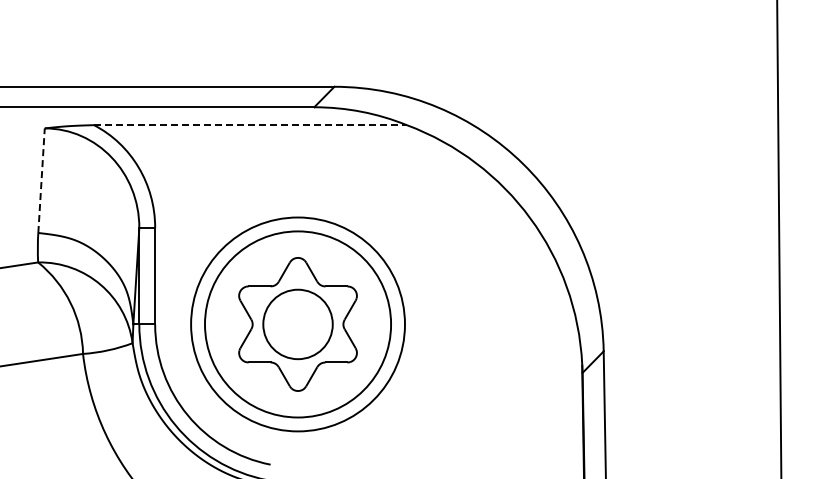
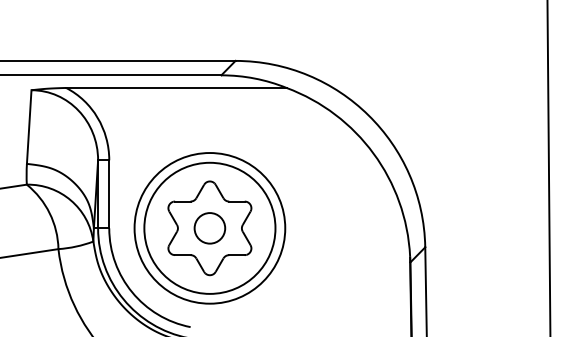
line: (250, 125) -> (176, 88), dashed -> solid
line: (41, 180) -> (29, 126), dashed -> solid
circle: (297, 324) -> (209, 228), size x0.62

